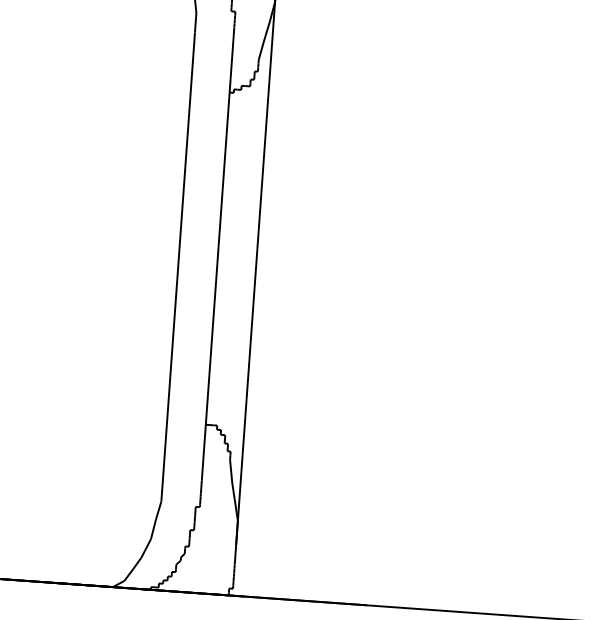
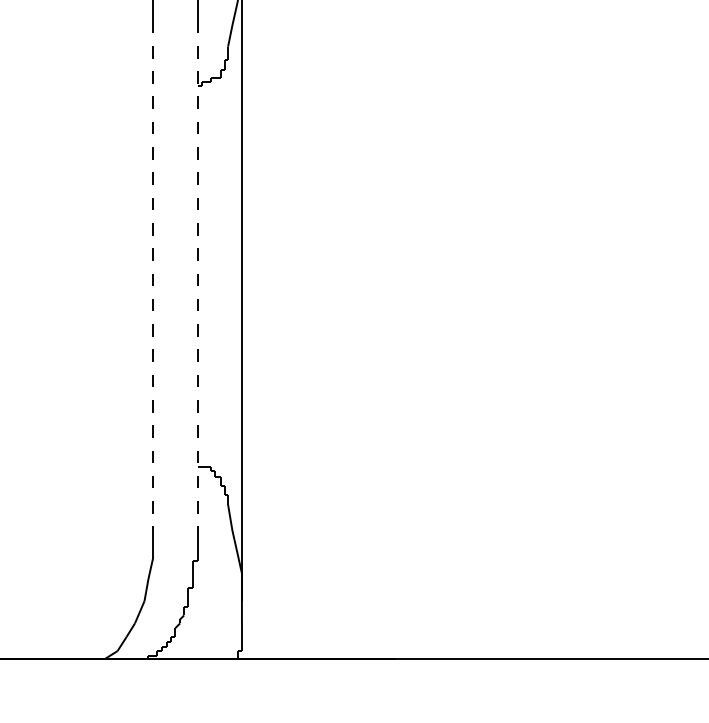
line: (179, 255) -> (153, 276), solid -> dashed
line: (217, 258) -> (197, 276), solid -> dashed

